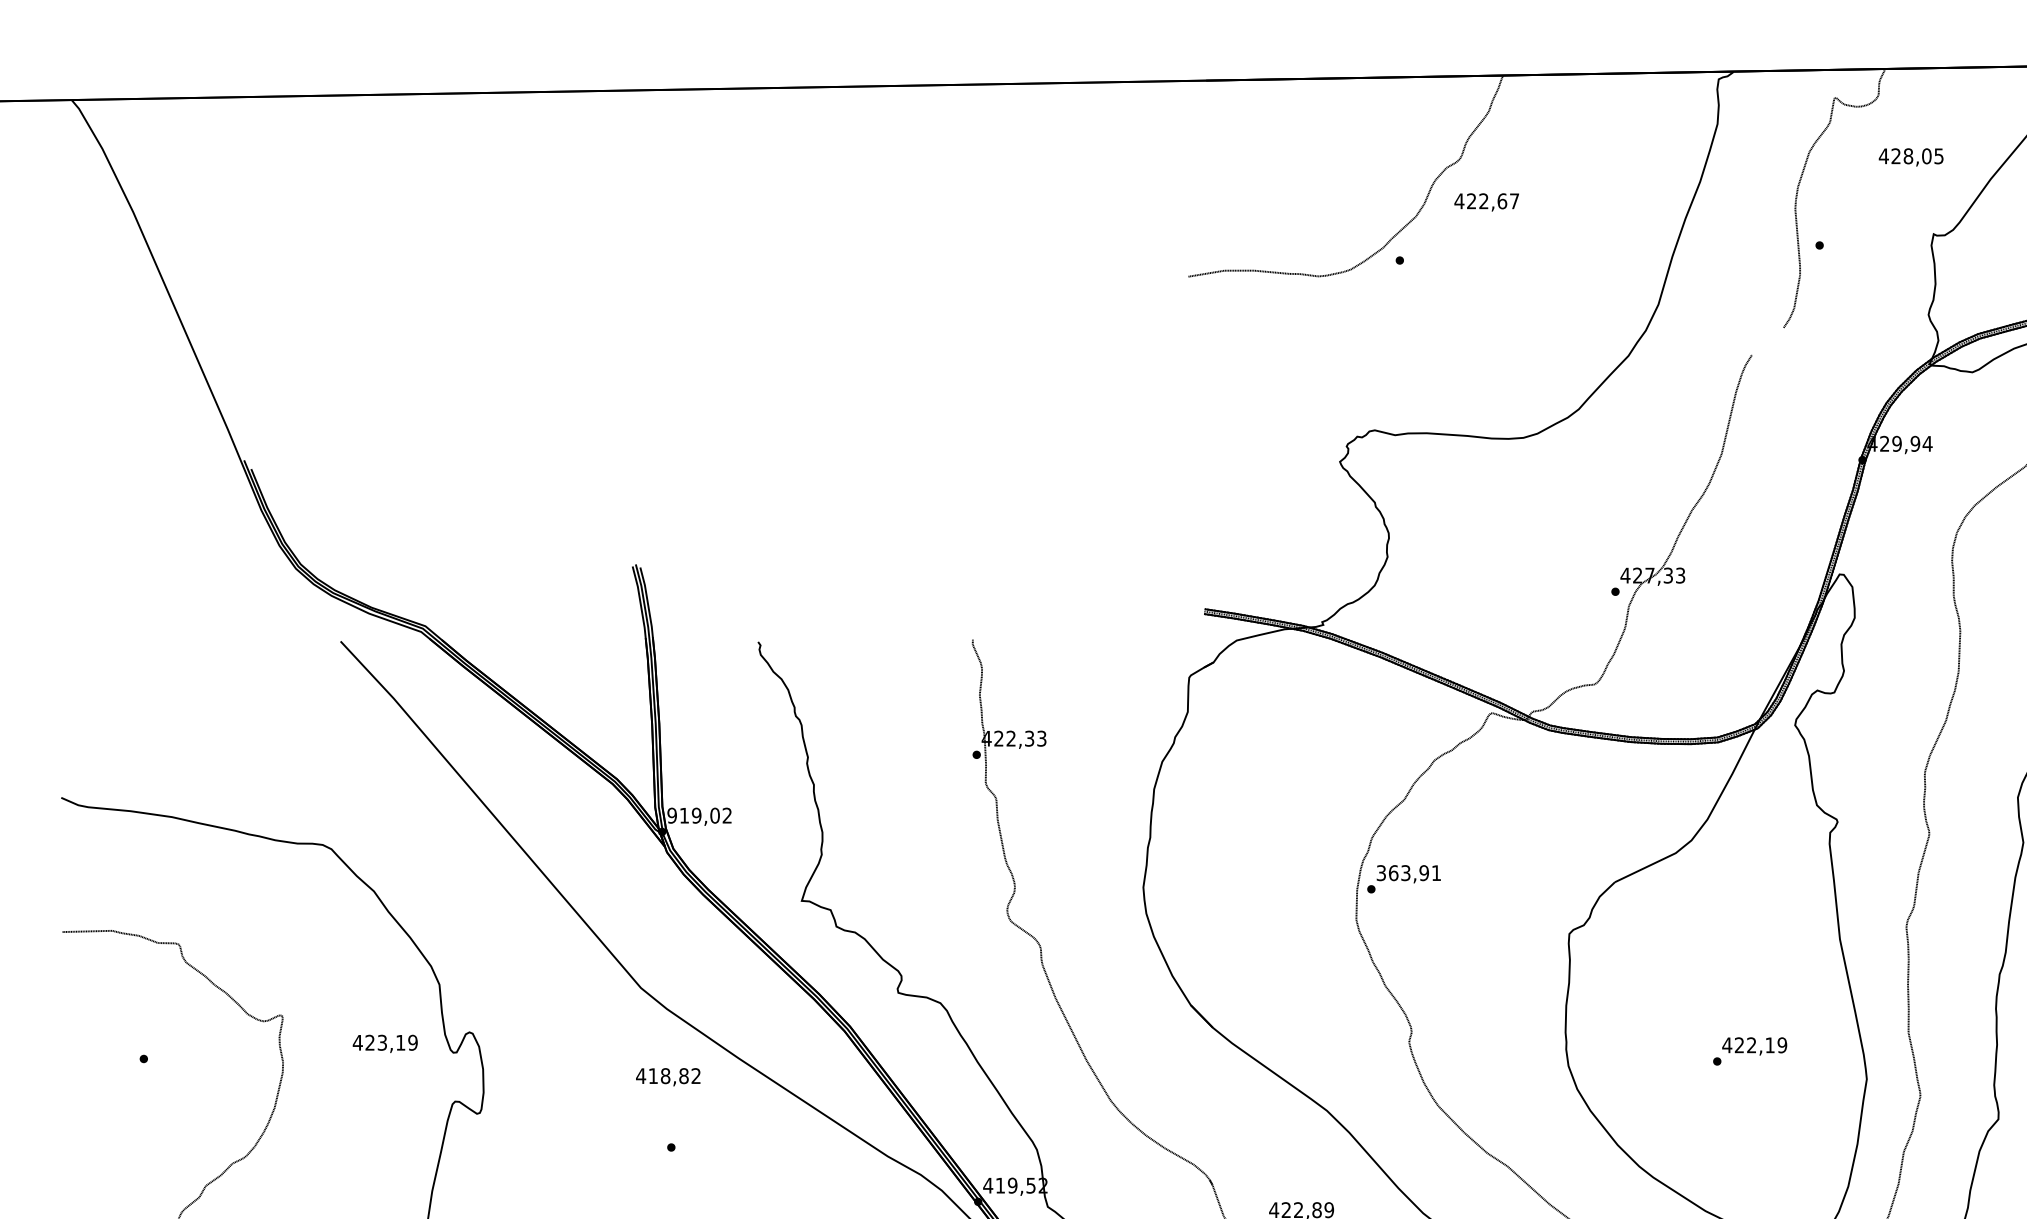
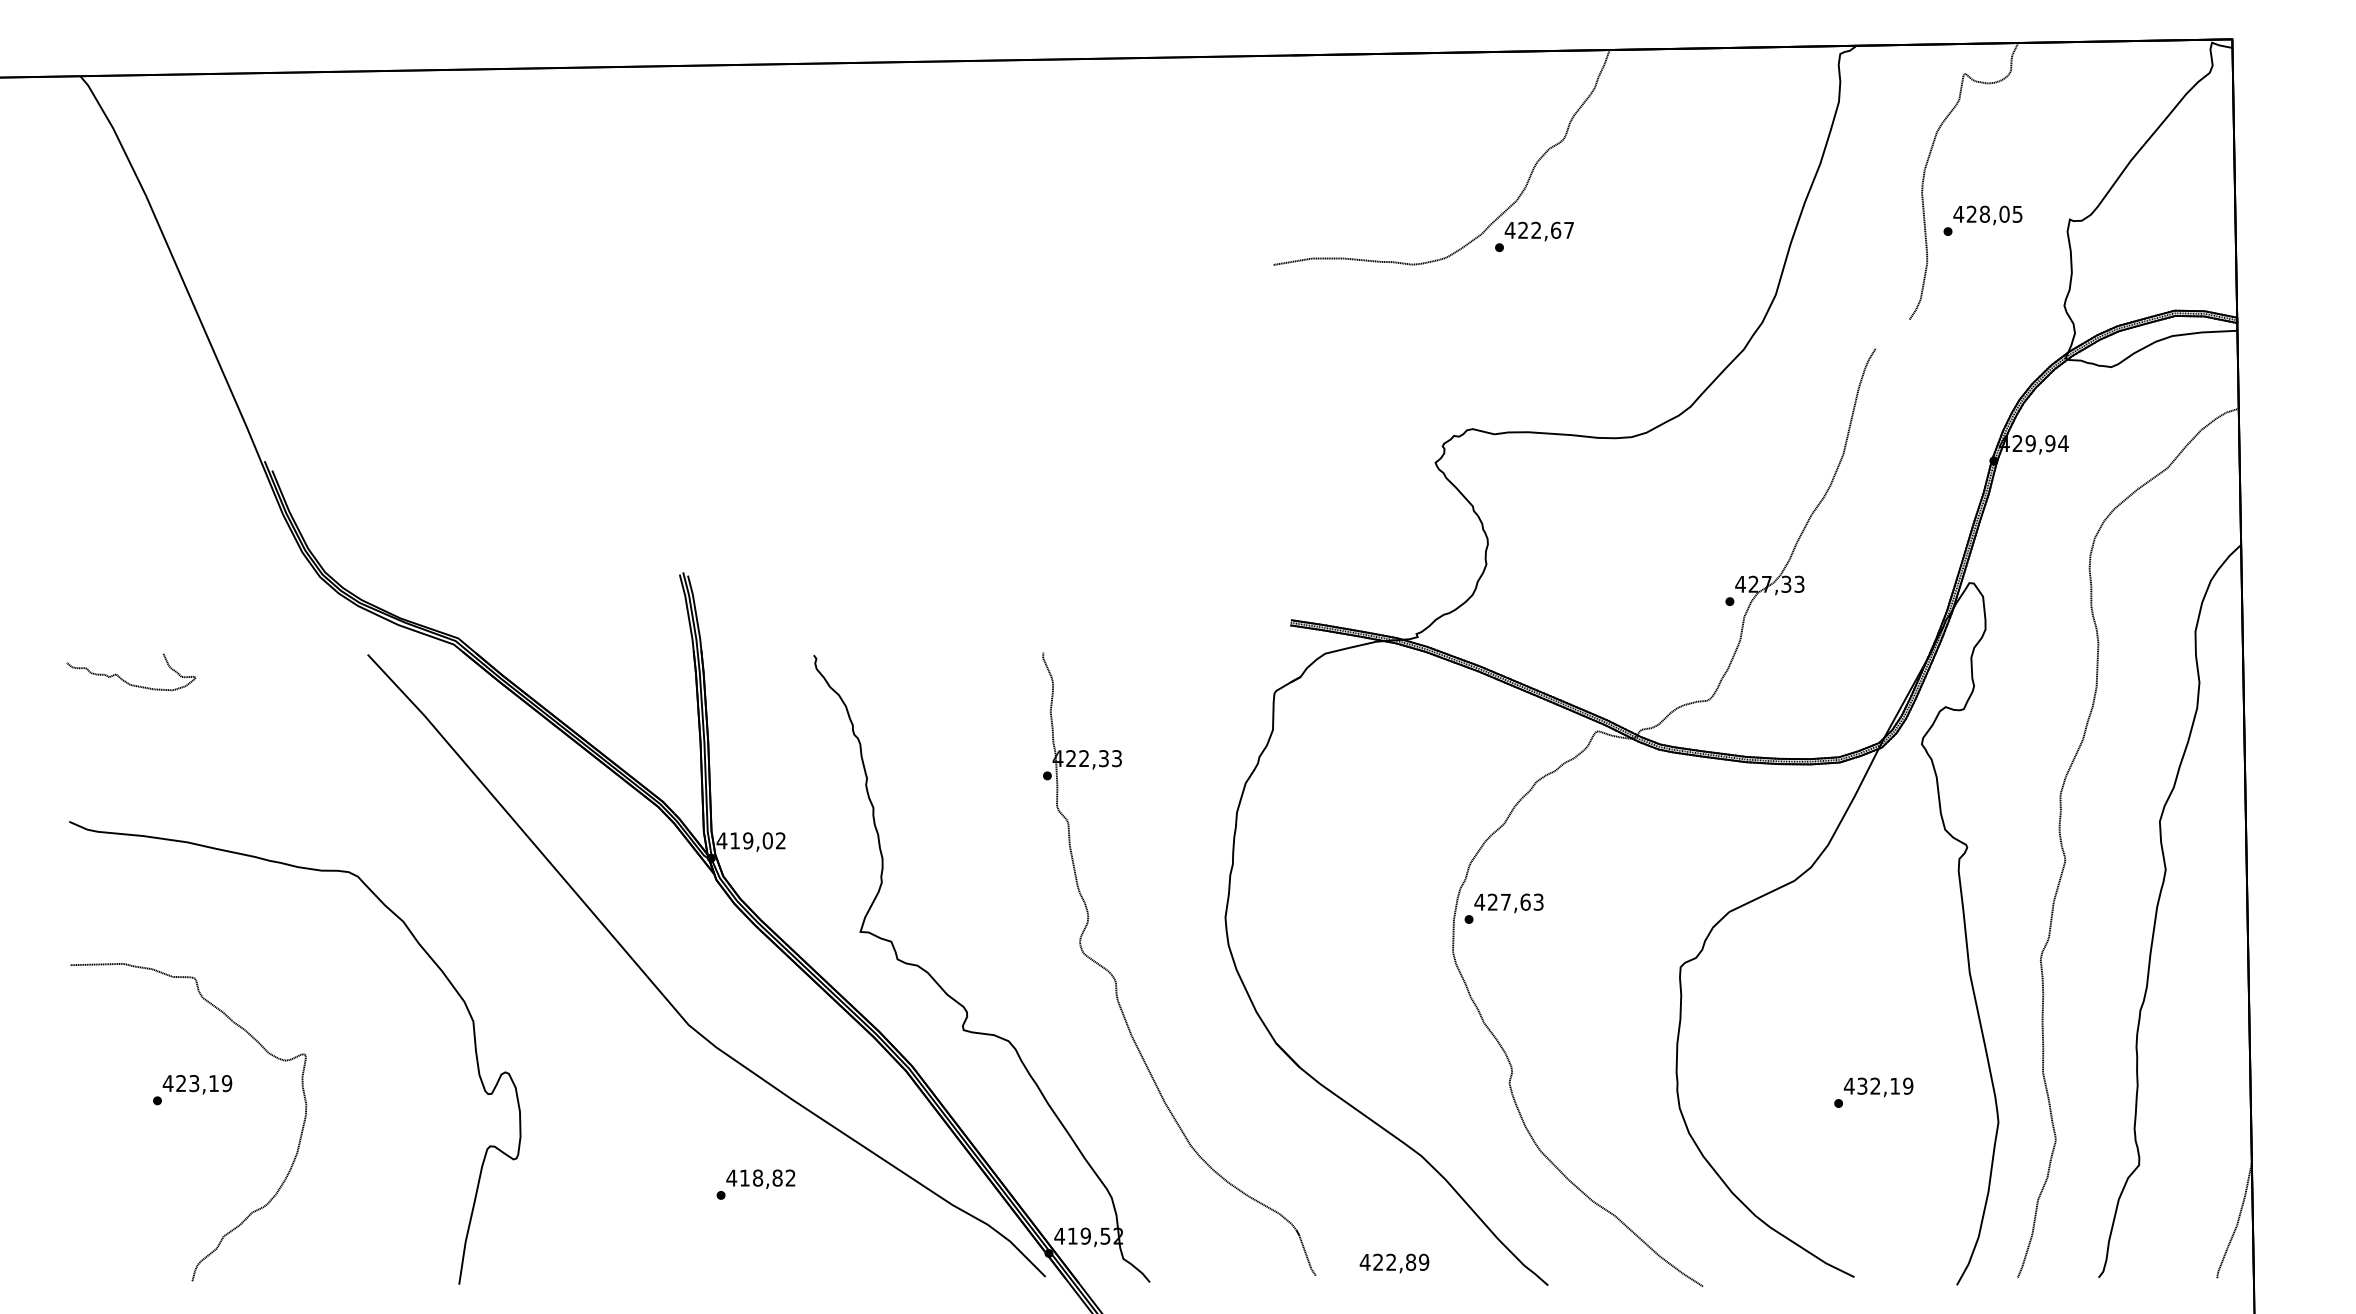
text: (1910, 157) -> (1987, 215), moved
text: (1485, 202) -> (1538, 231), moved
curve: (113, 665) -> (125, 680), added
text: (671, 815) -> (721, 840), 919,02 -> 419,02
text: (1408, 872) -> (1508, 901), 363,91 -> 427,63
text: (385, 1043) -> (197, 1084), moved
text: (1739, 1045) -> (1862, 1086), 422,19 -> 432,19
text: (667, 1077) -> (760, 1179), moved

